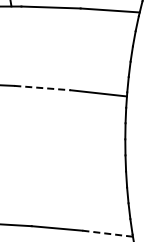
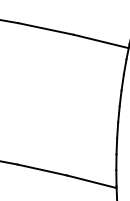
line: (42, 88) -> (45, 29), dashed -> solid
line: (108, 233) -> (92, 181), dashed -> solid

